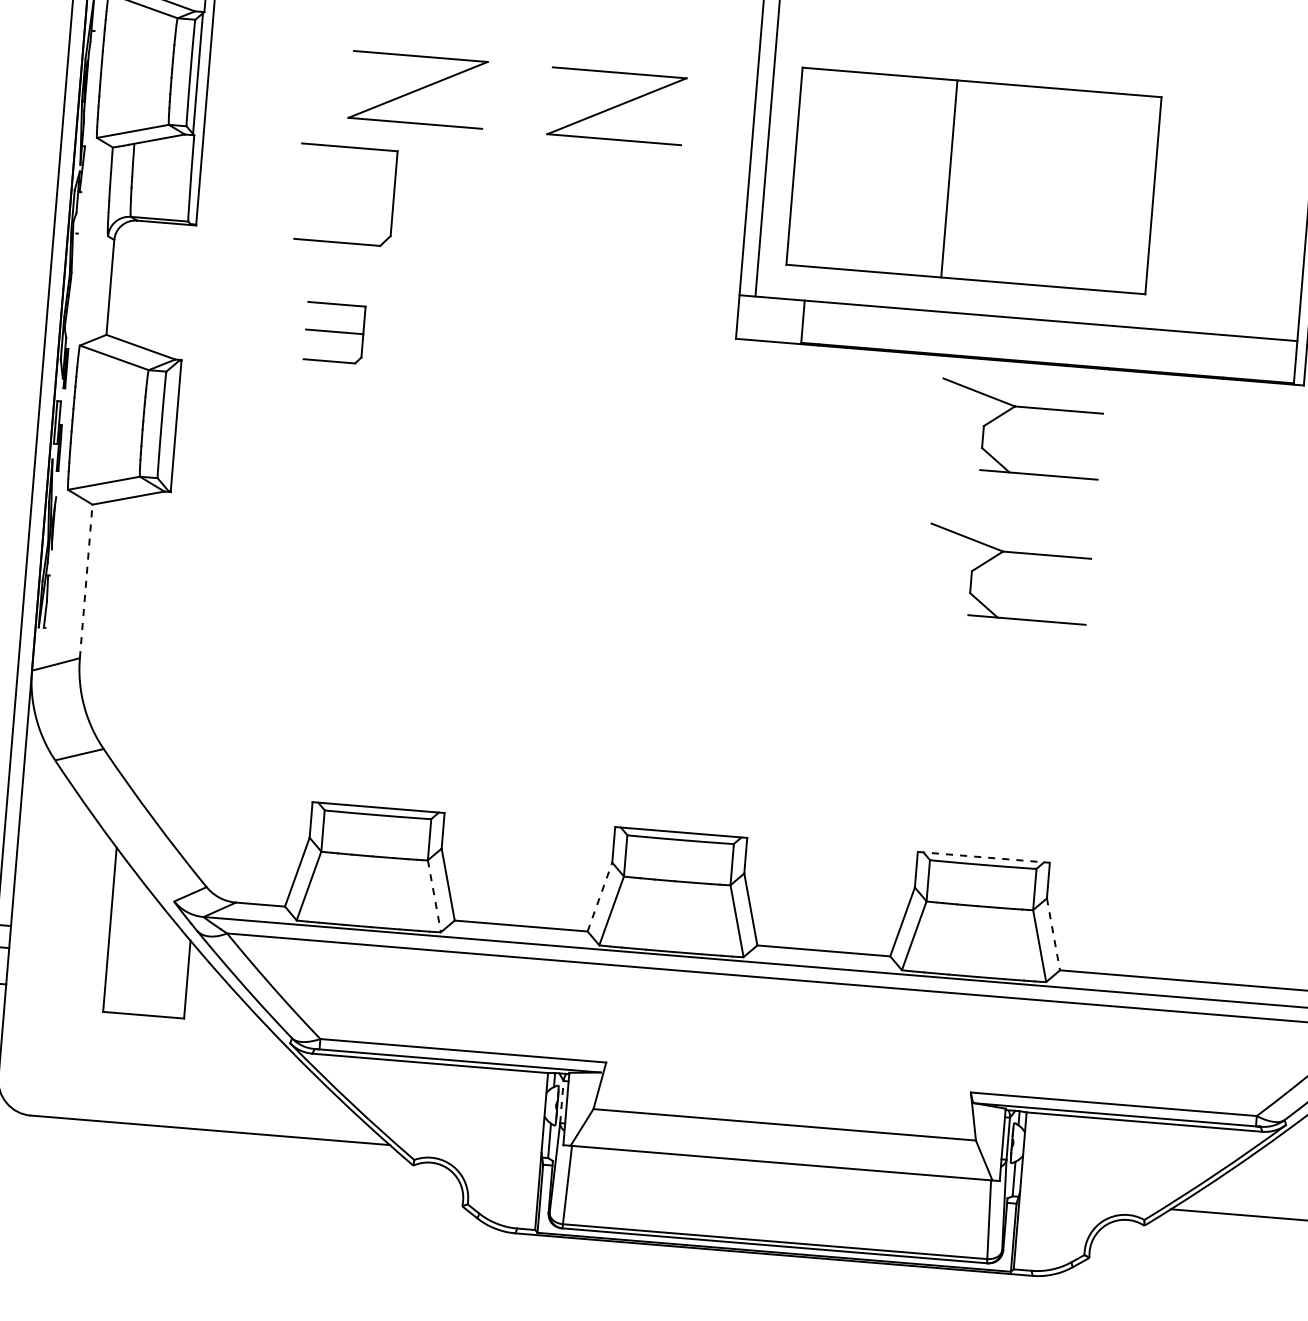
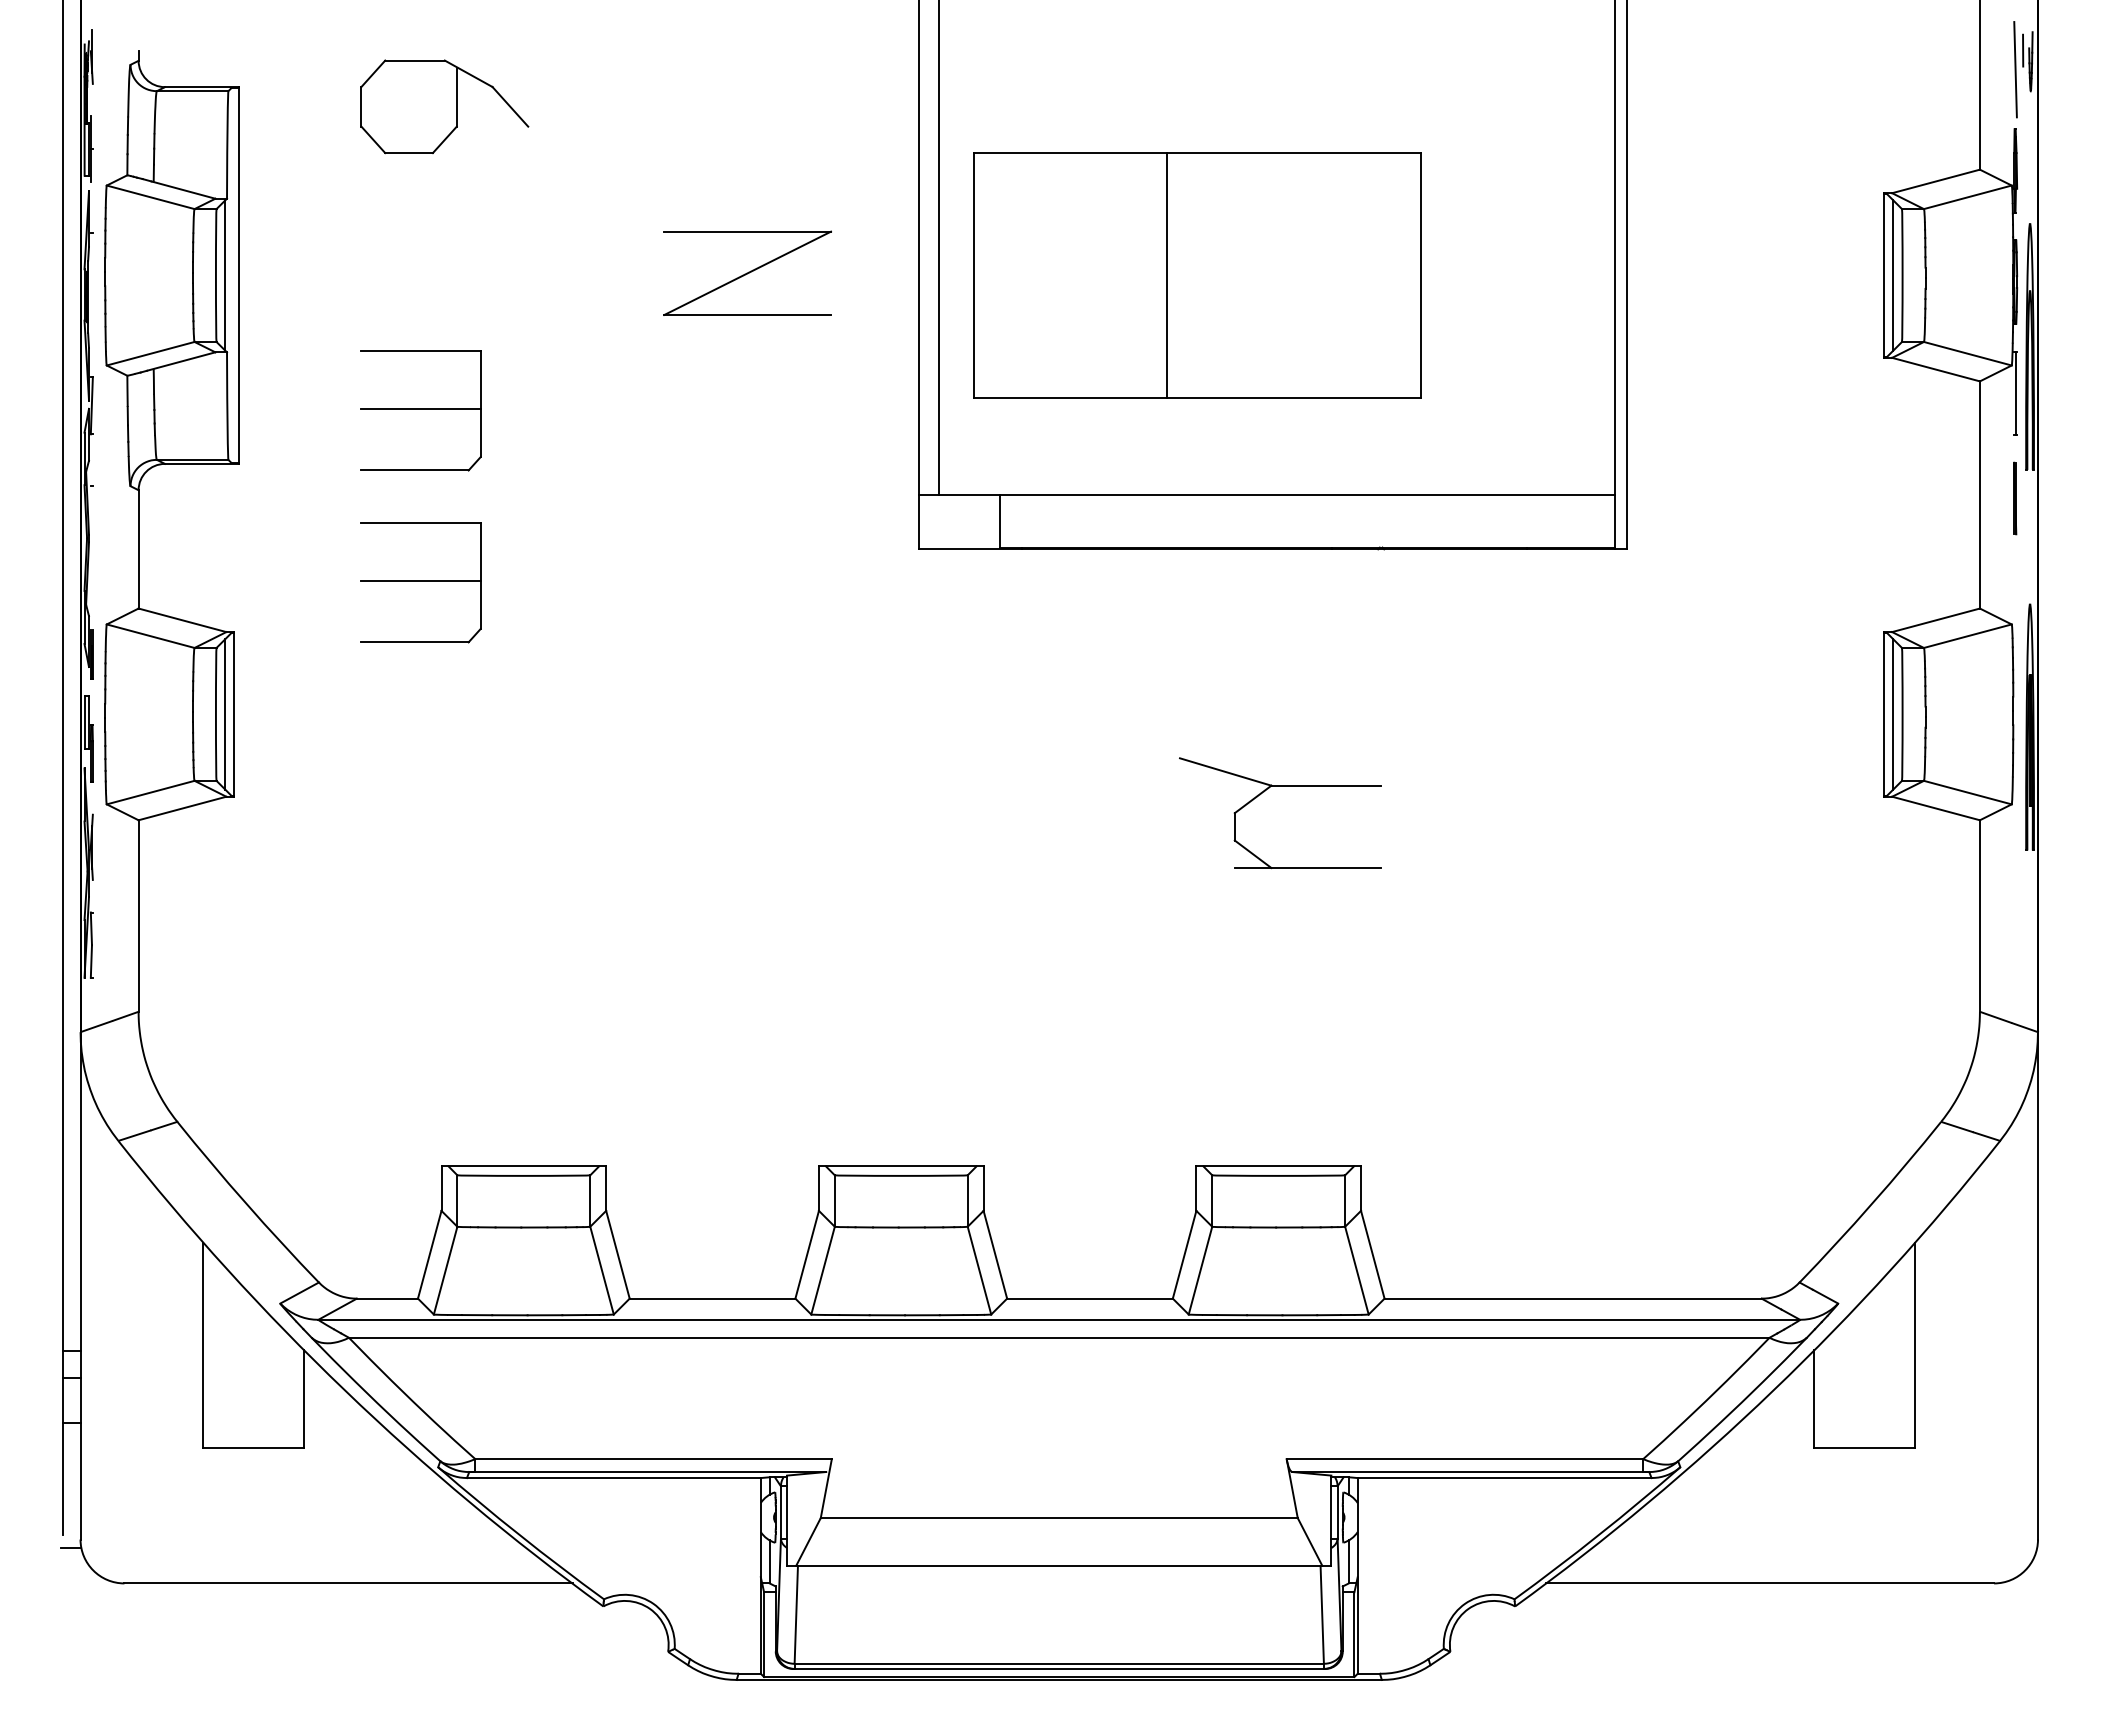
part: (418, 89) -> (499, 272), removed
part: (973, 180) -> (1197, 275), moved
line: (345, 193) -> (420, 408), added
part: (334, 332) -> (420, 582), size x1.67
part: (1009, 411) -> (1264, 611), removed
line: (169, 425) -> (225, 714), added
line: (86, 581) -> (138, 916), dashed -> solid
line: (984, 857) -> (1279, 1166), dashed -> solid
line: (600, 896) -> (807, 1254), dashed -> solid
line: (434, 897) -> (602, 1271), dashed -> solid
line: (1053, 934) -> (1372, 1255), dashed -> solid
line: (561, 1101) -> (780, 1512), dashed -> solid

